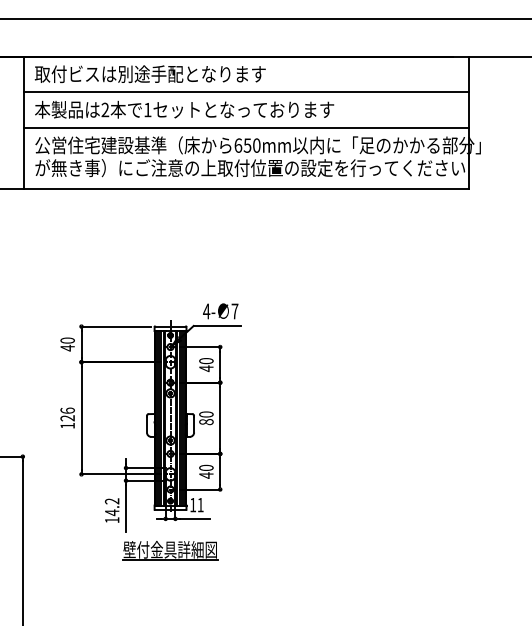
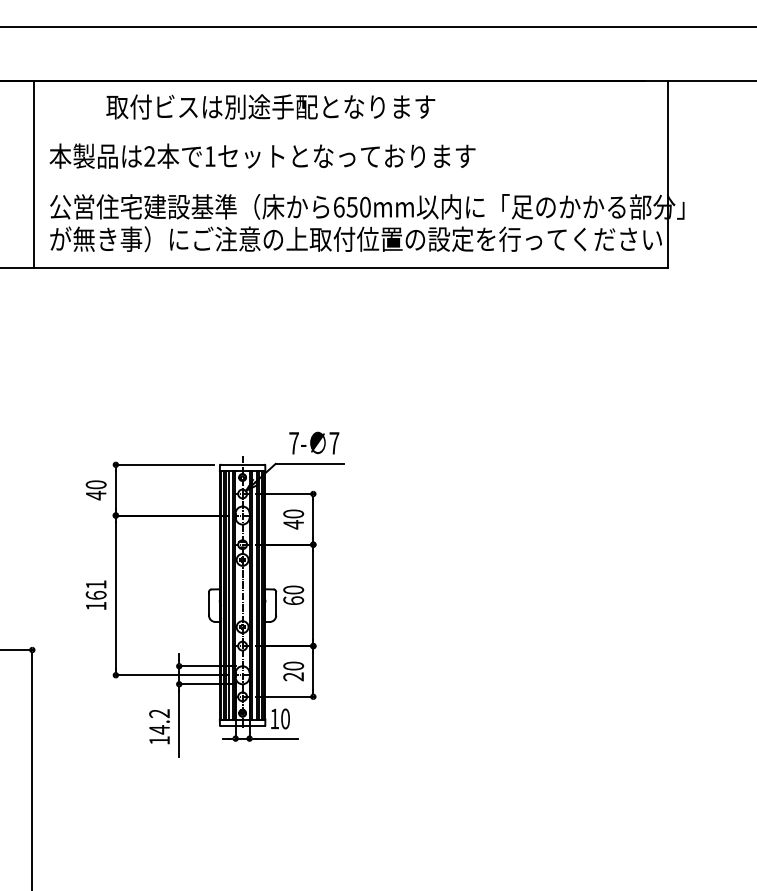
text: (149, 74) -> (269, 107), moved
line: (246, 92) -> (350, 131), removed
line: (246, 127) -> (350, 181), removed
text: (206, 311) -> (293, 443), 4- -> 7-
text: (67, 414) -> (95, 589), 126 -> 161
text: (206, 422) -> (293, 601), 80 -> 60
text: (206, 475) -> (293, 676), 40 -> 20
text: (200, 504) -> (285, 718), 11 -> 10
part: (170, 550) -> (242, 783), removed

